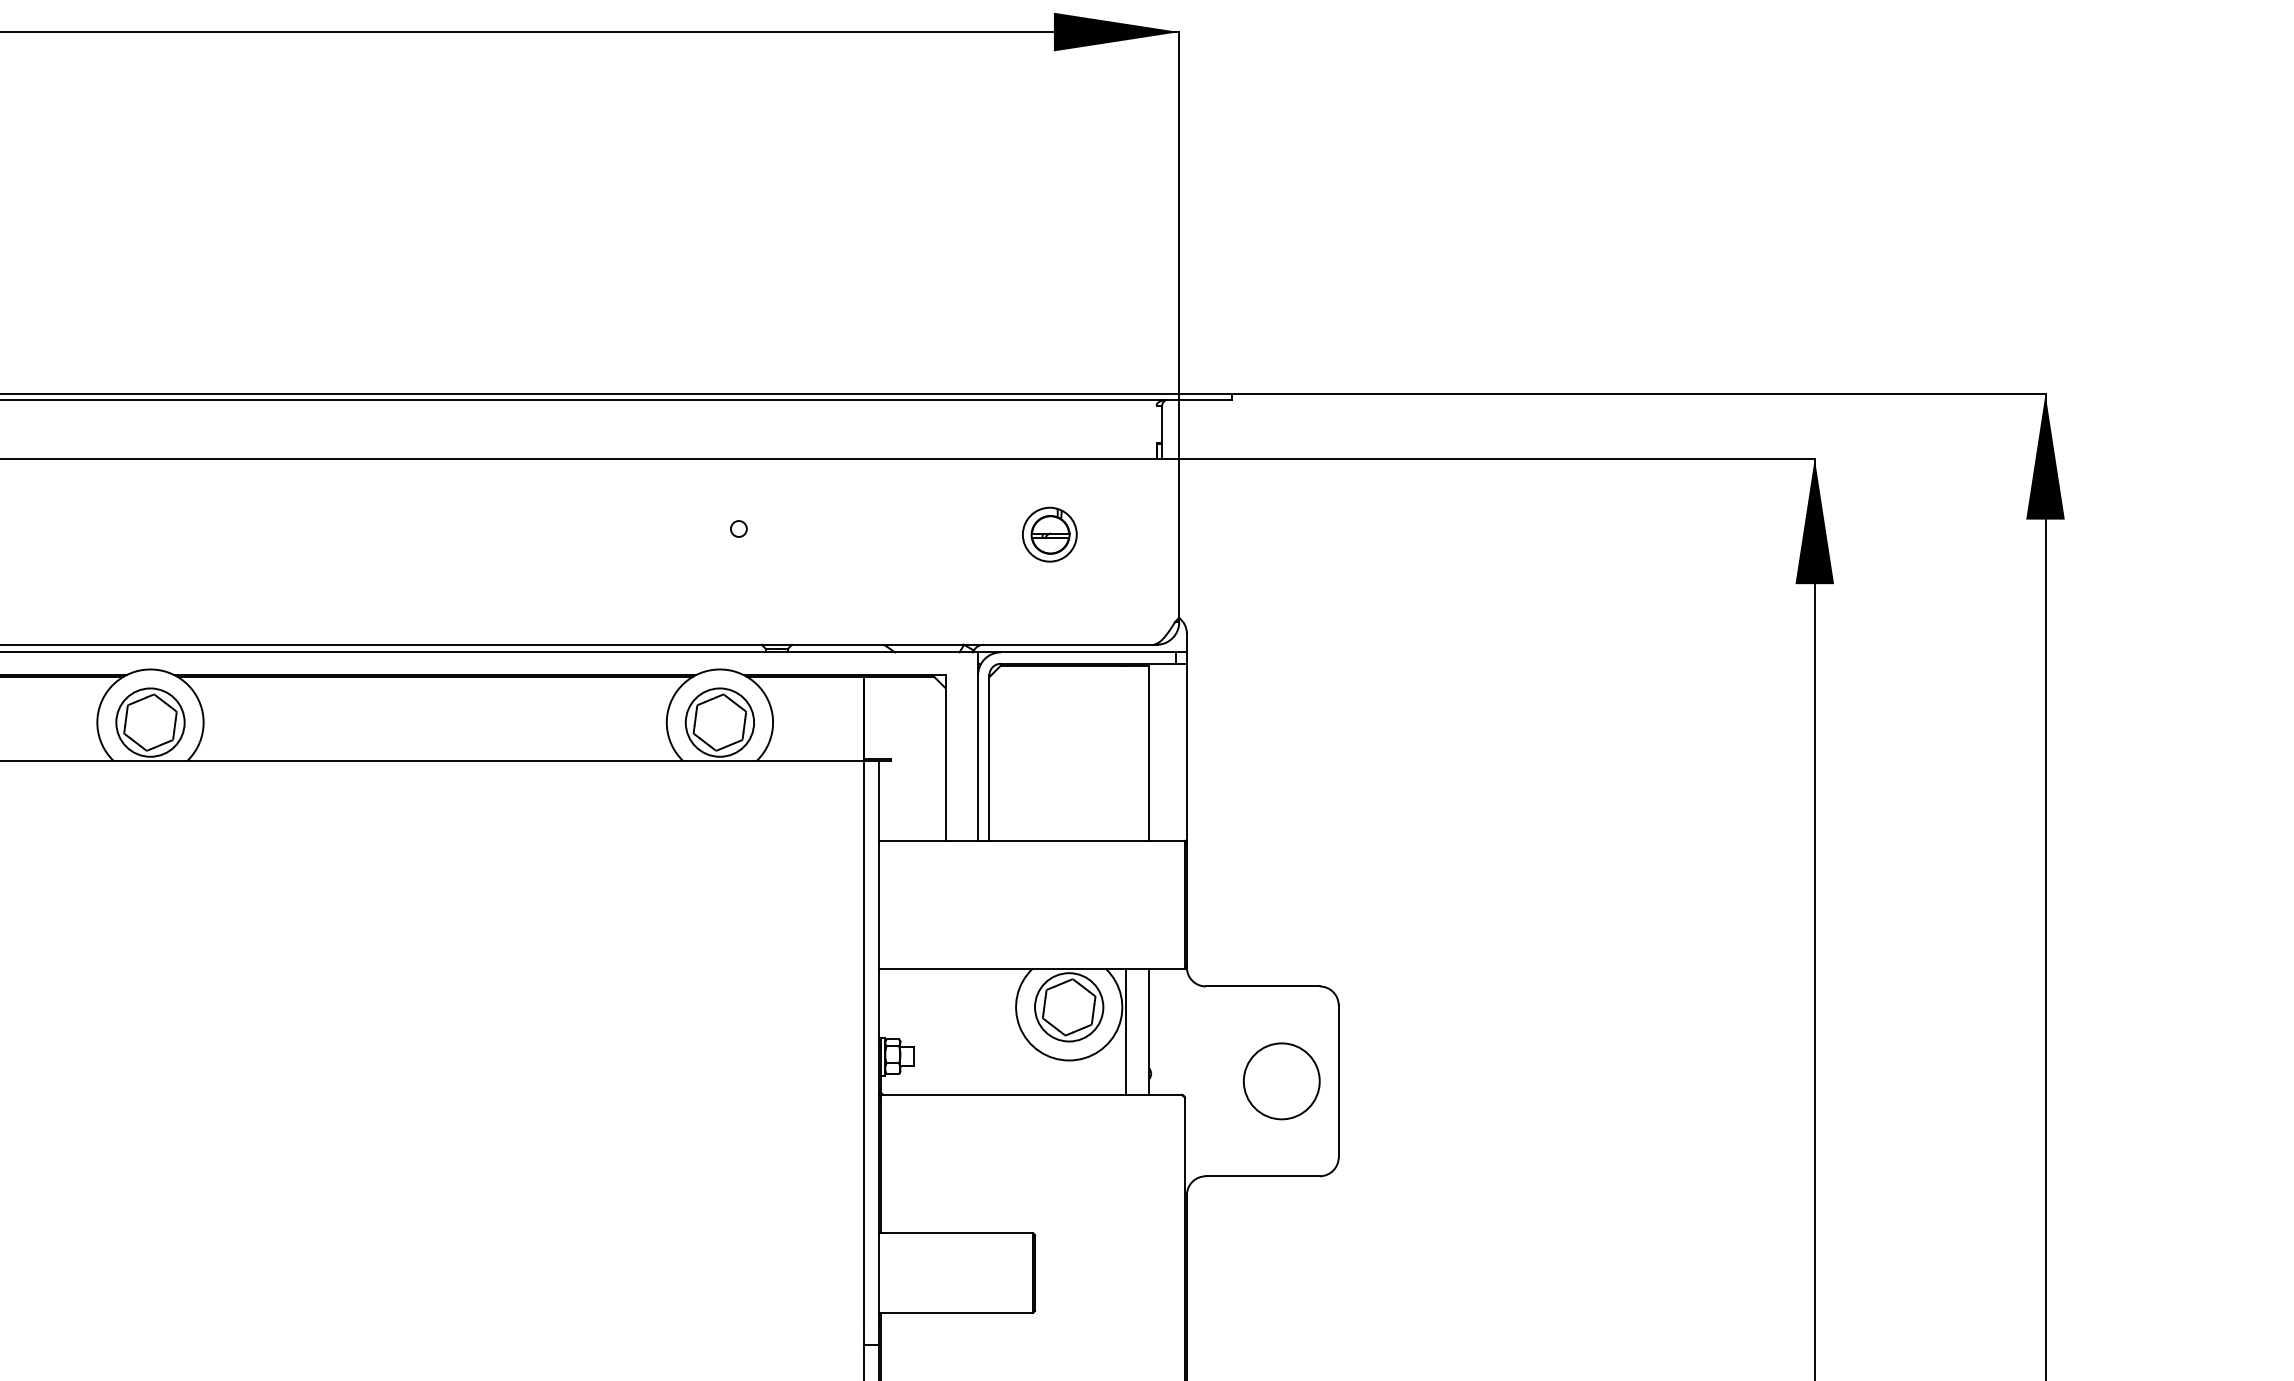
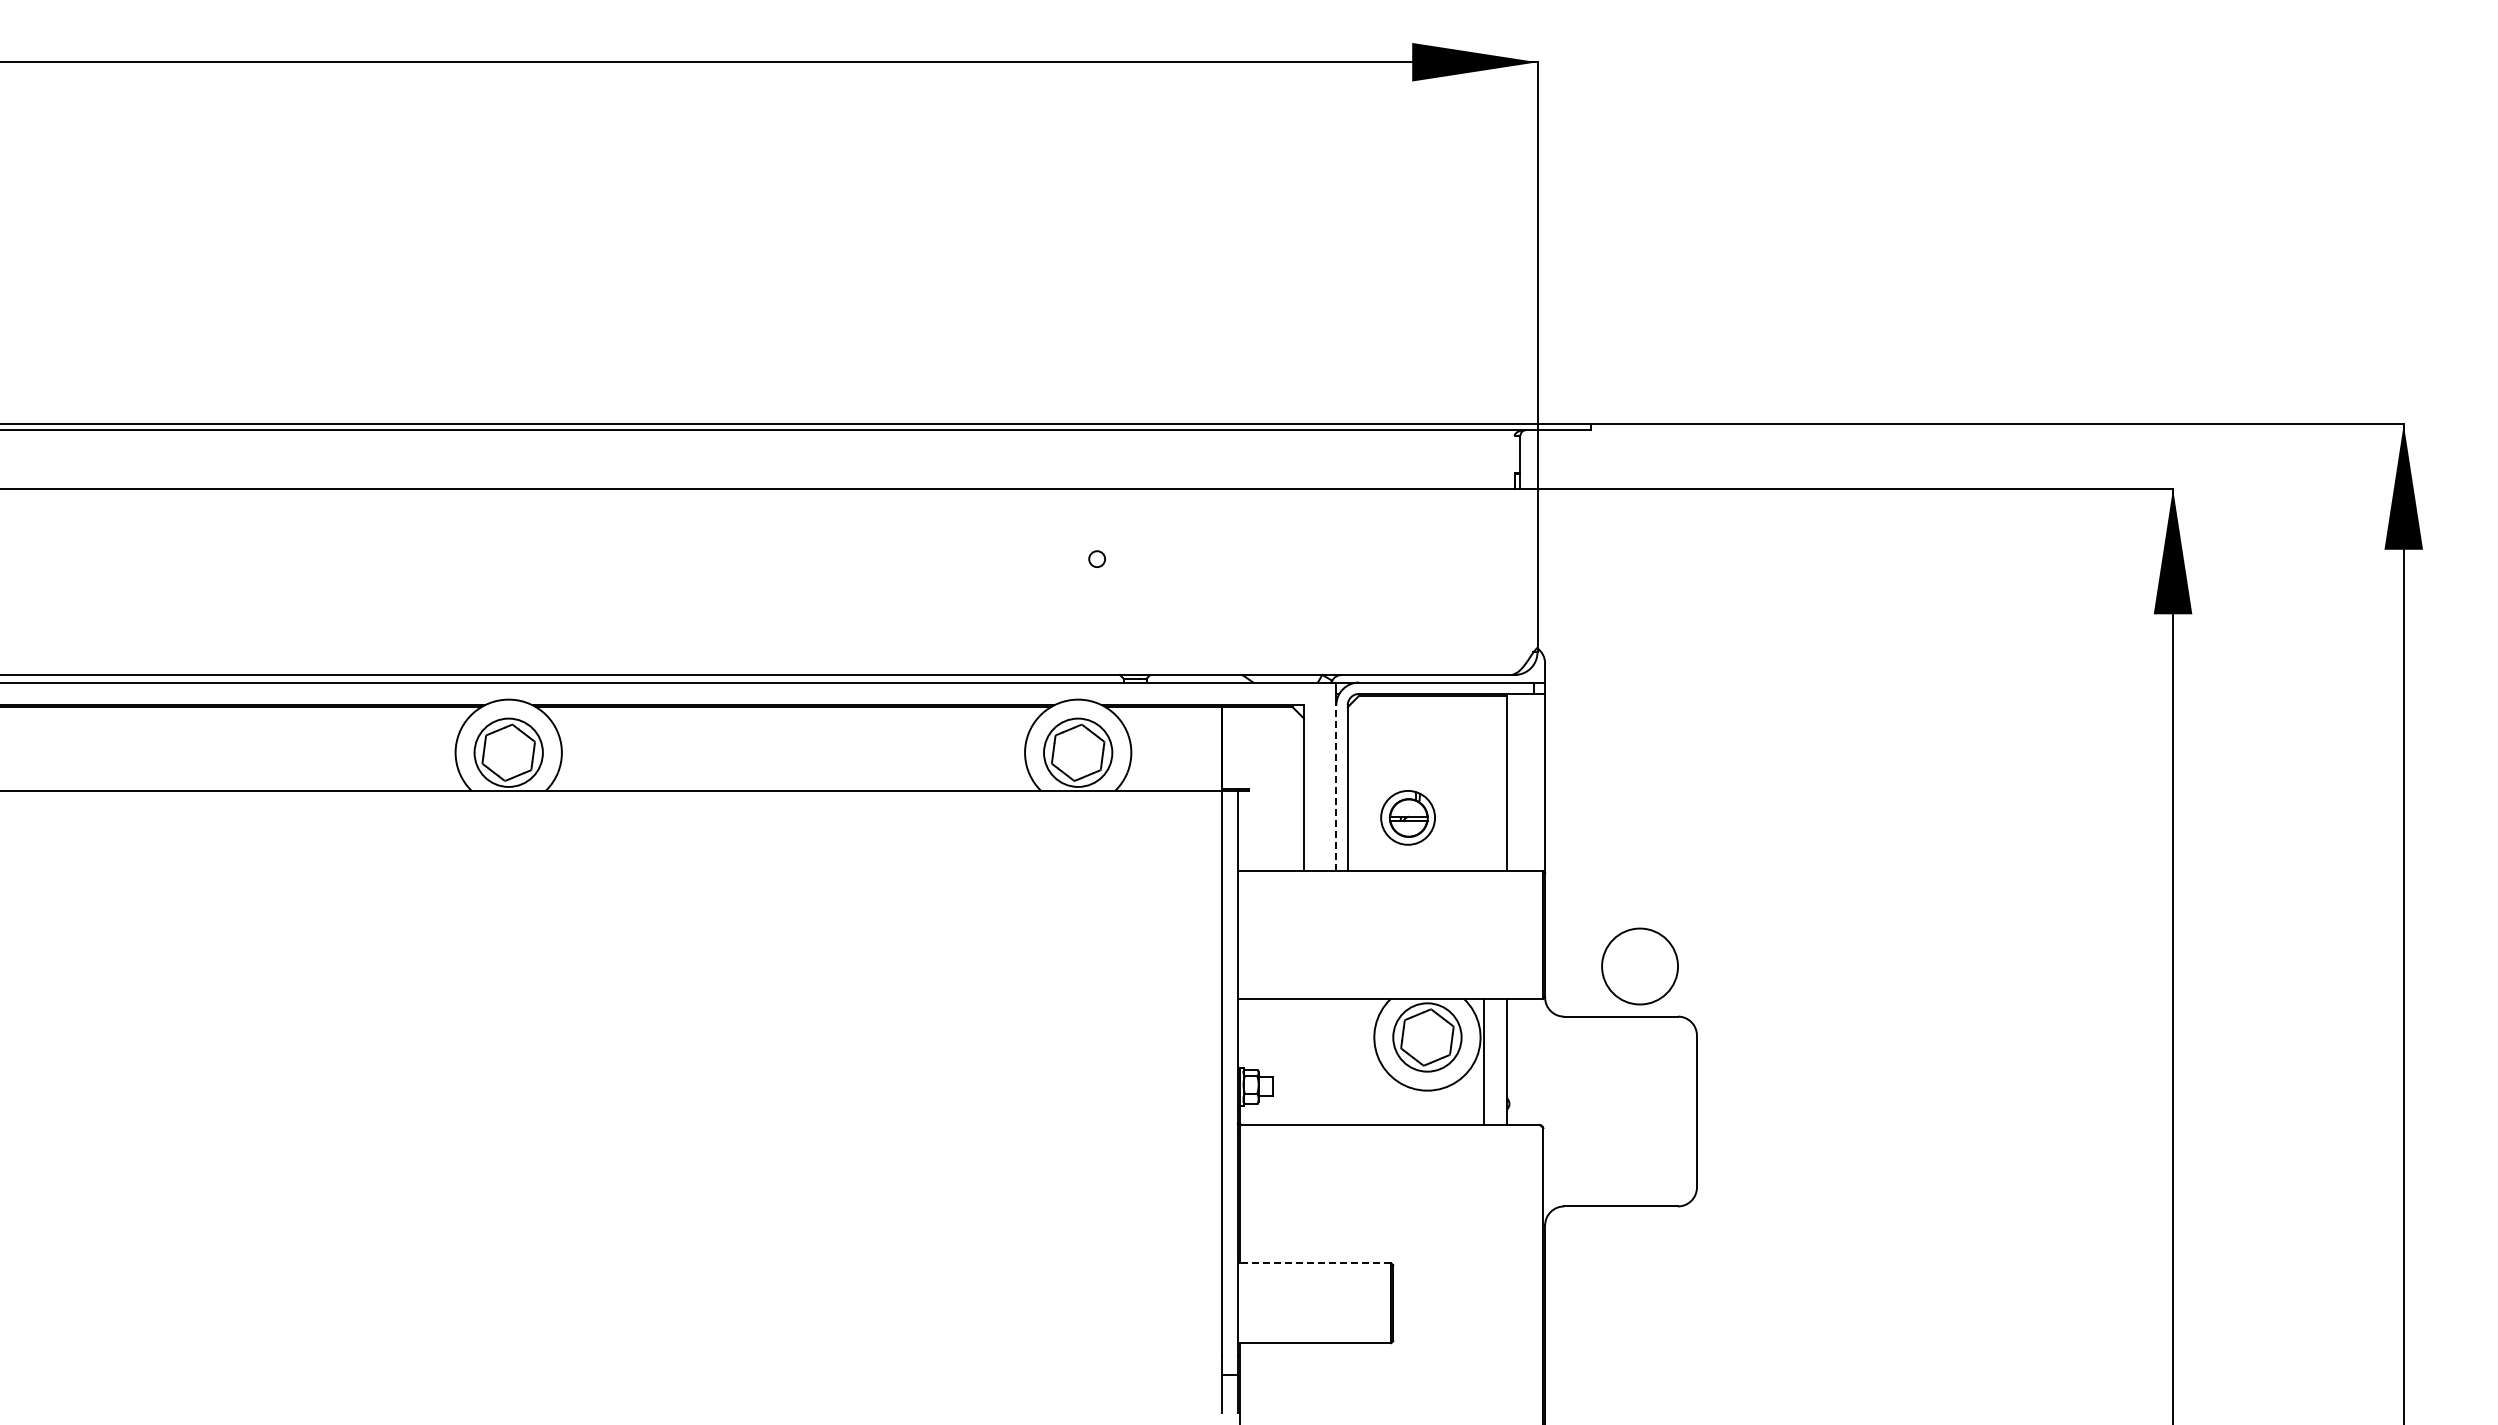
part: (1049, 534) -> (1407, 817), moved
line: (978, 758) -> (1336, 788), solid -> dashed
circle: (1281, 1081) -> (1639, 966), moved
line: (956, 1233) -> (1314, 1263), solid -> dashed

